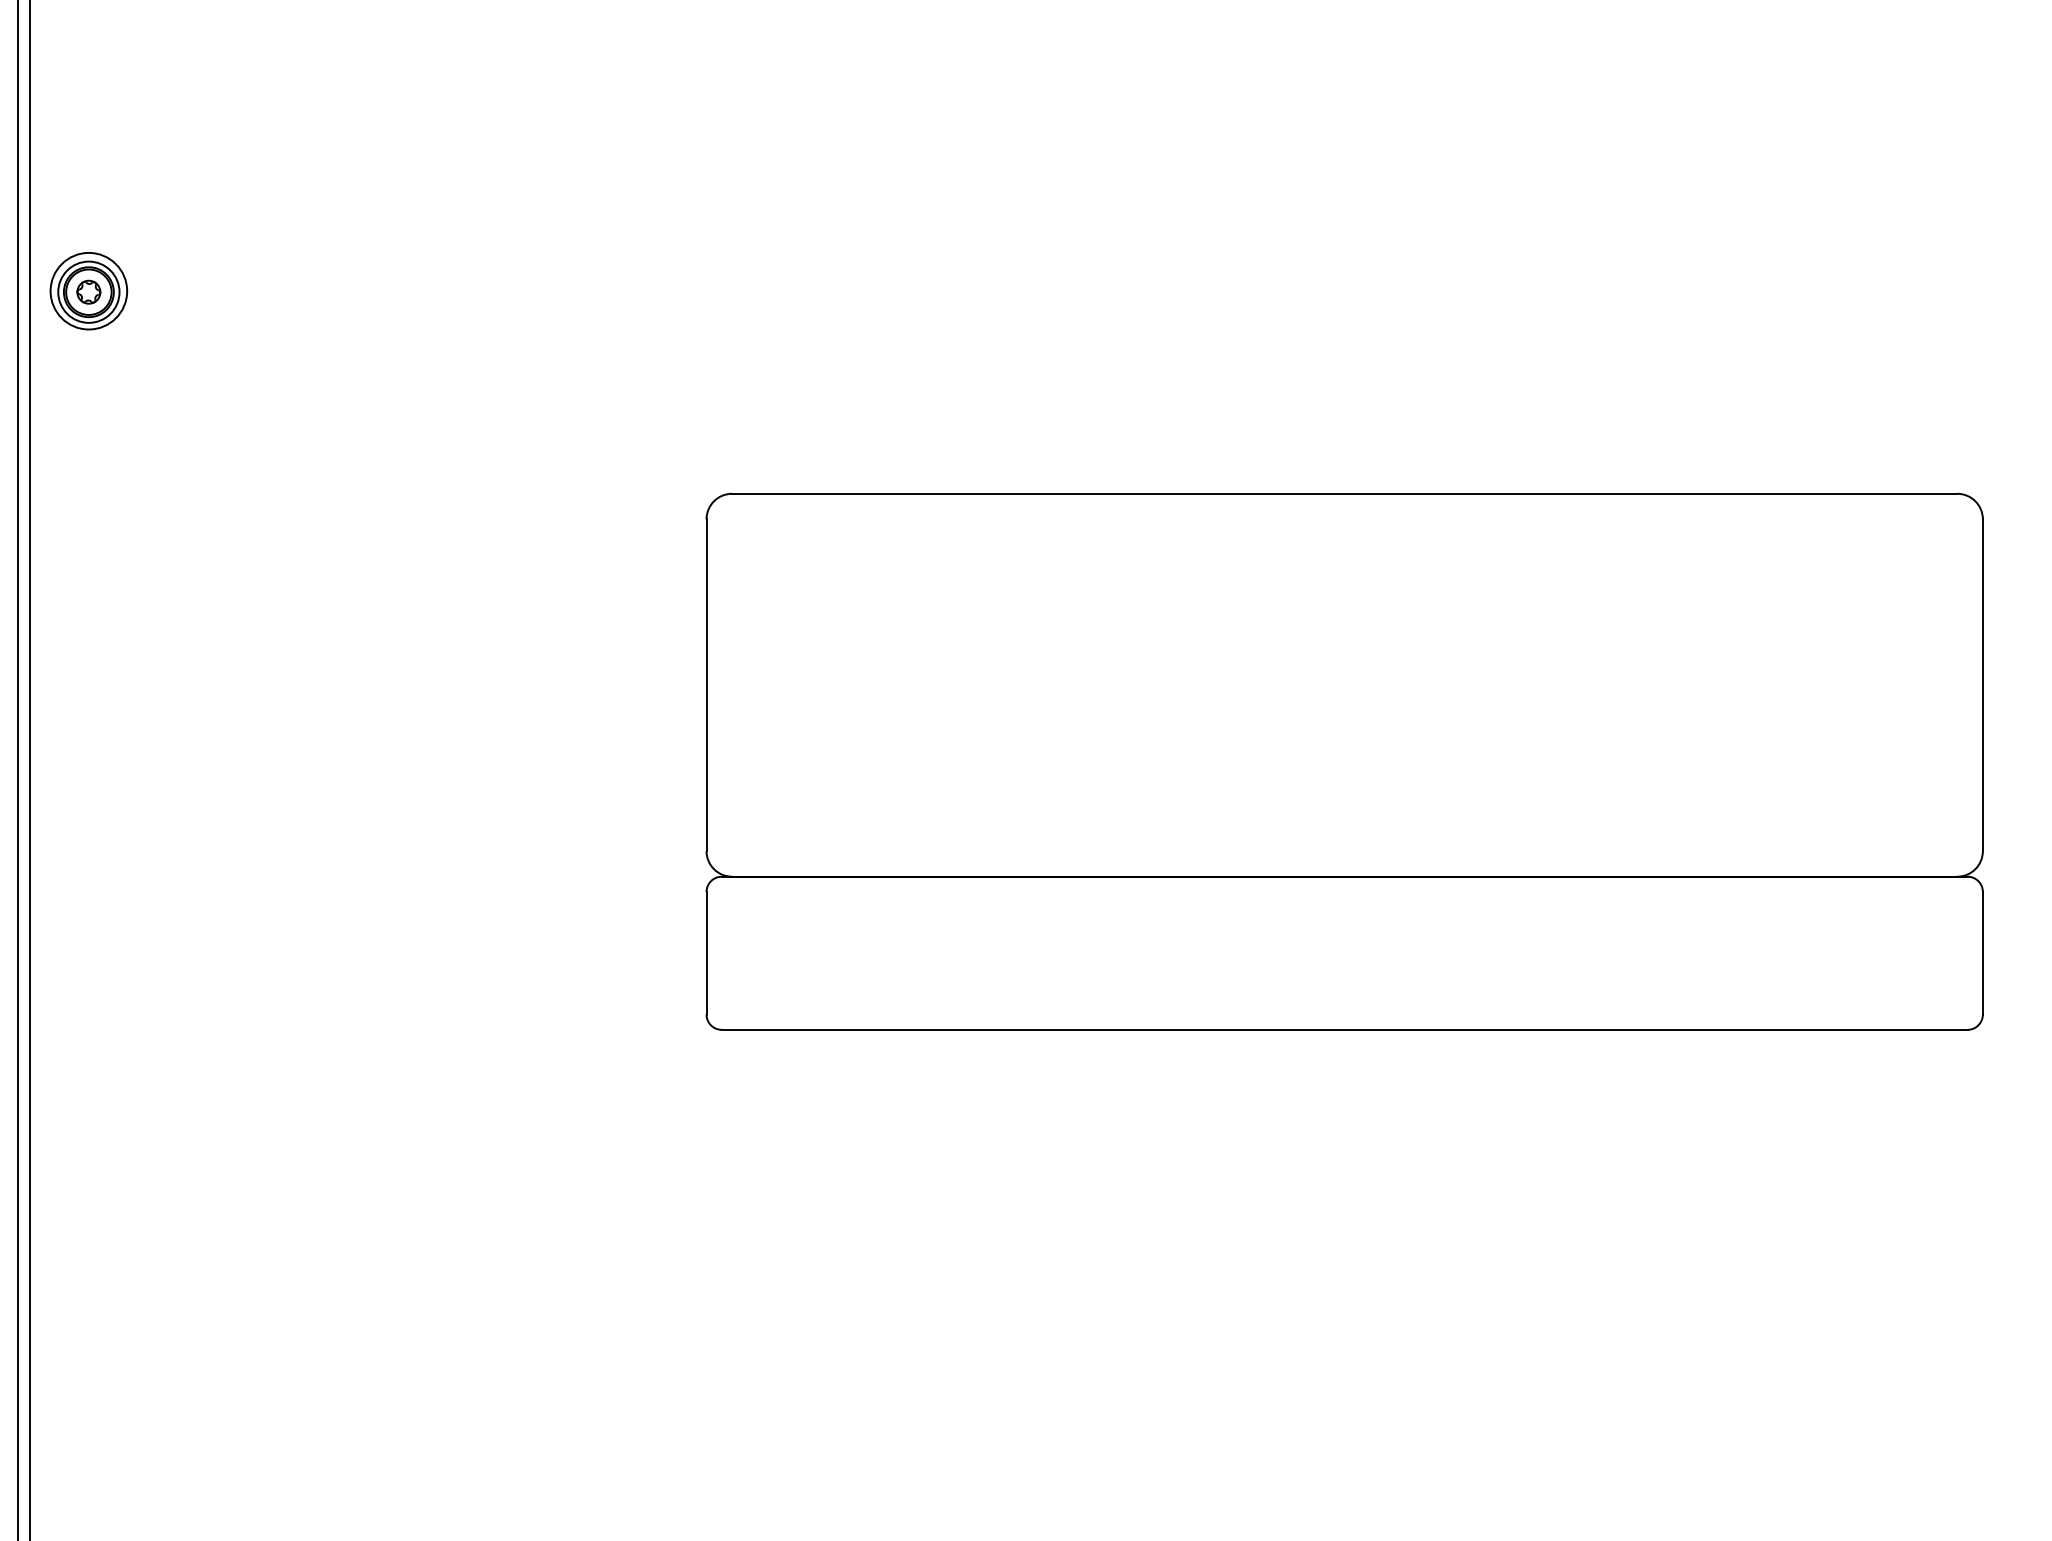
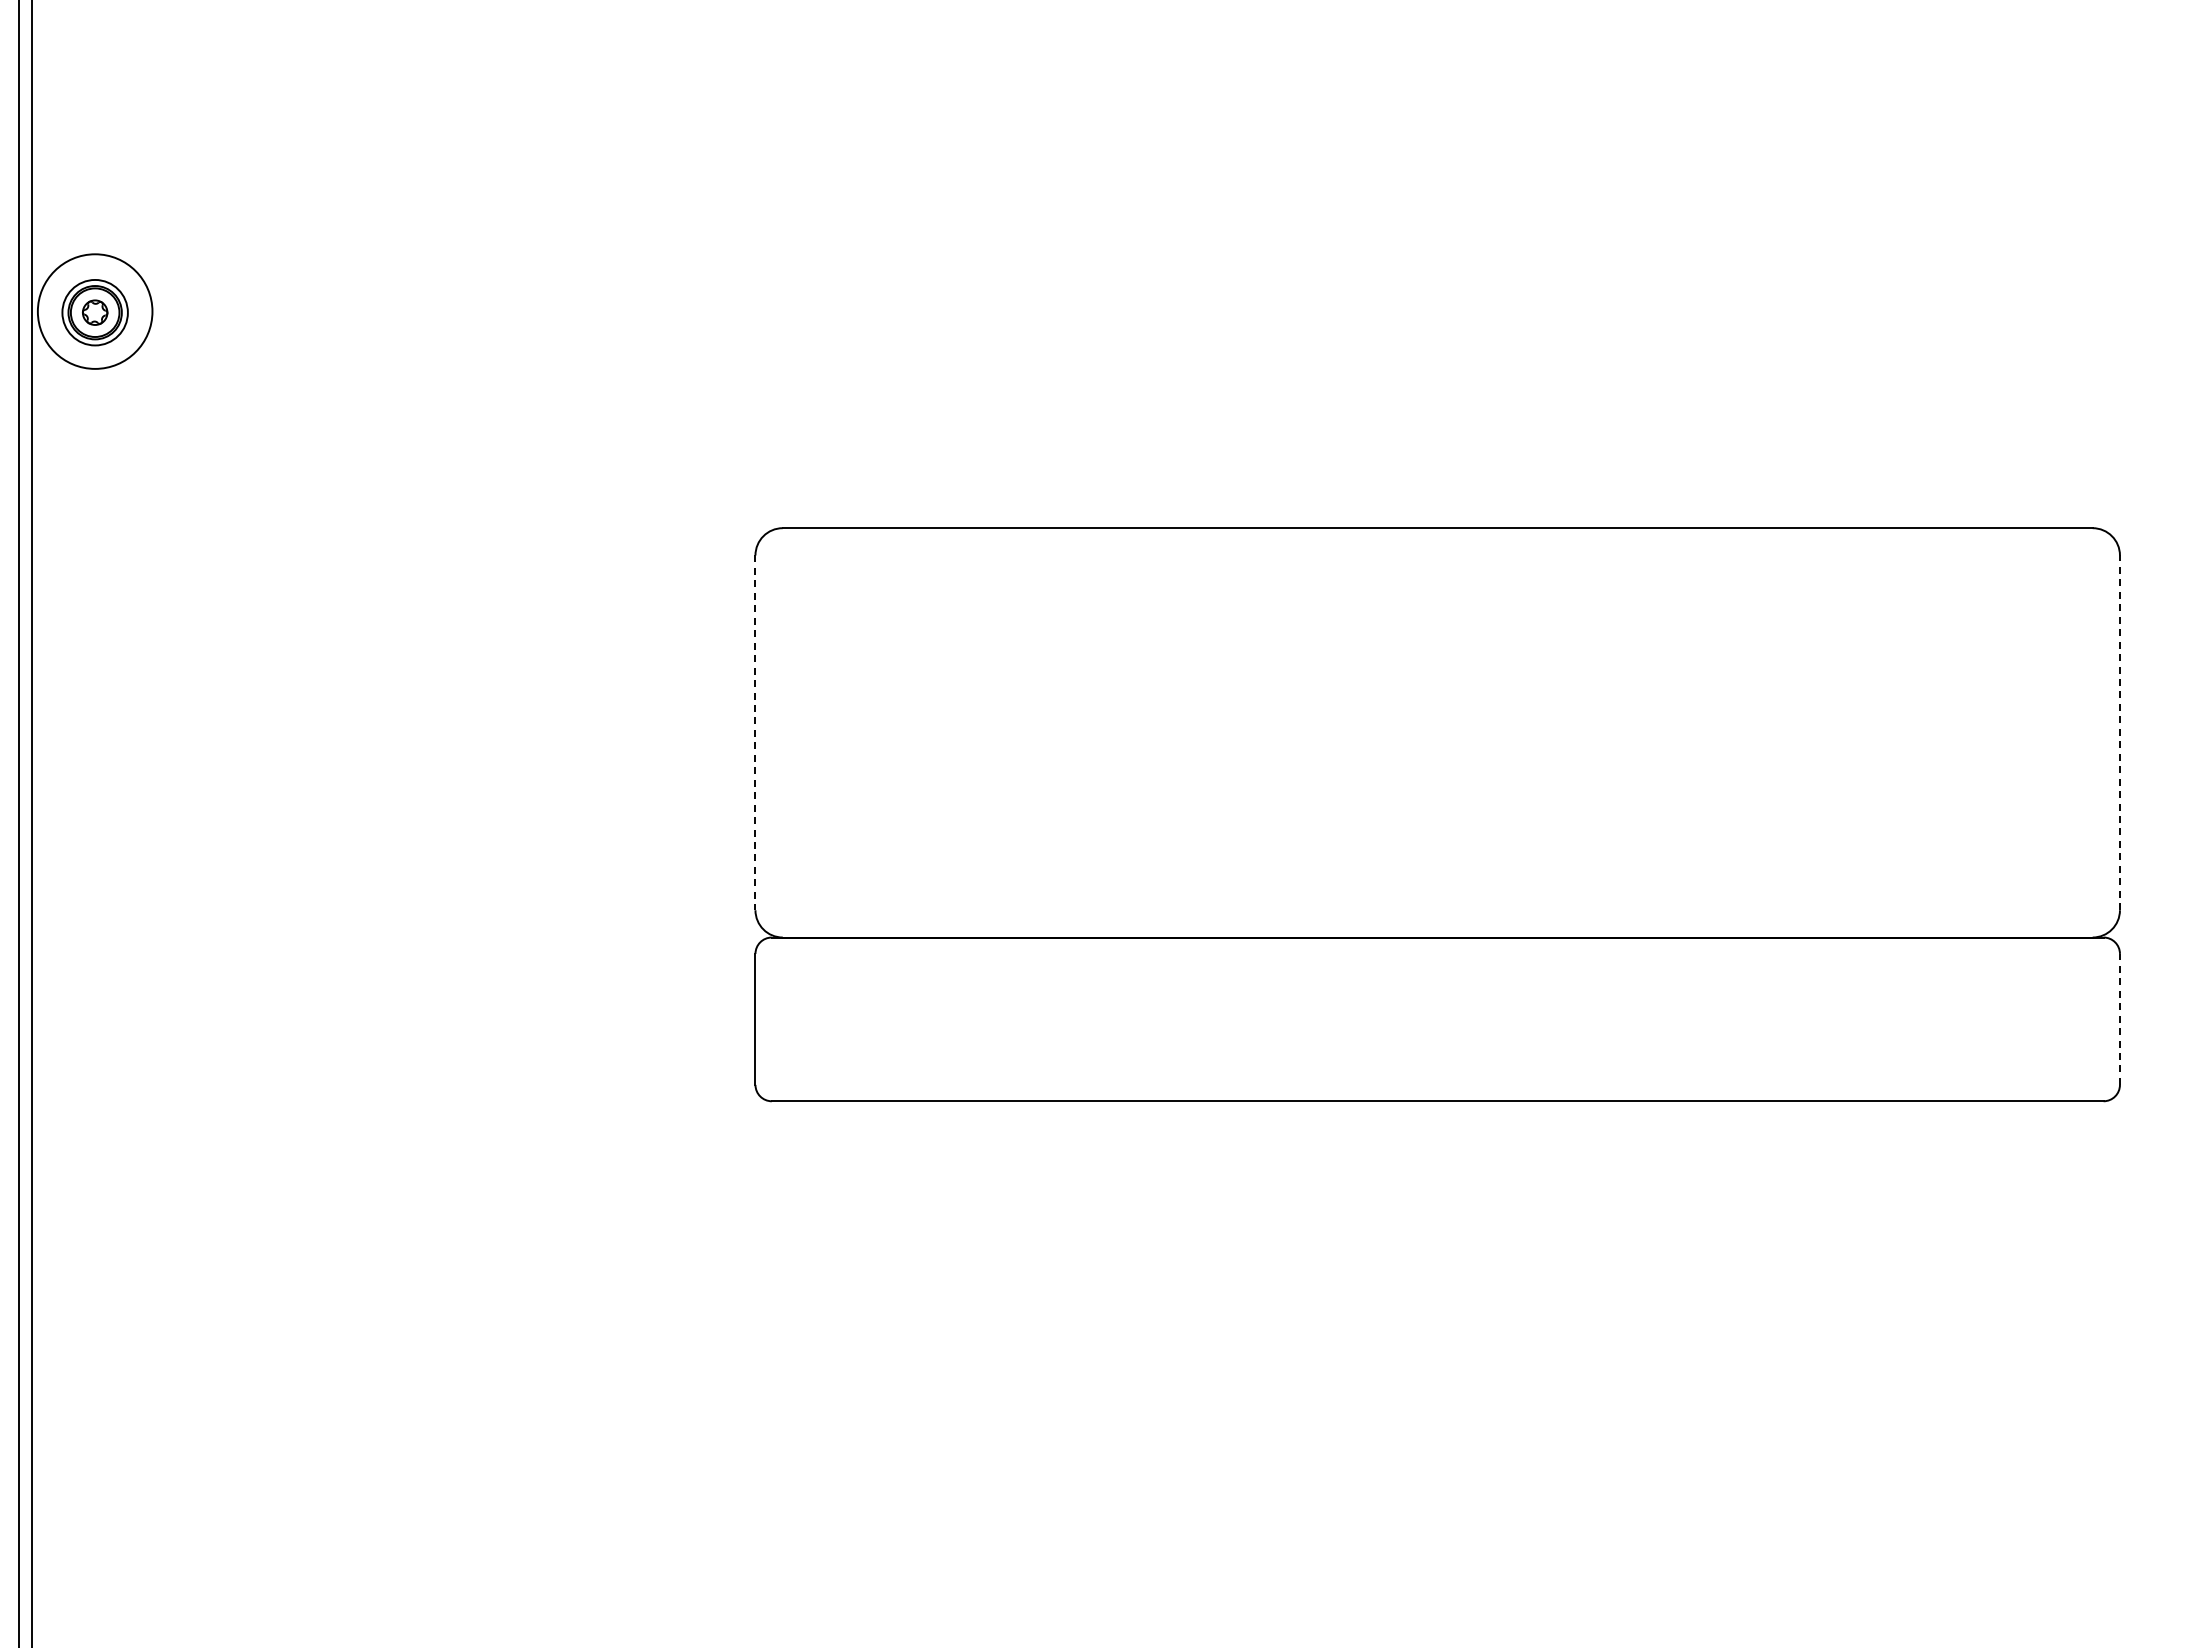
circle: (89, 291) -> (95, 311), size x1.4
line: (1982, 684) -> (2119, 732), solid -> dashed
line: (706, 685) -> (755, 733), solid -> dashed
line: (1982, 952) -> (2119, 1018), solid -> dashed

